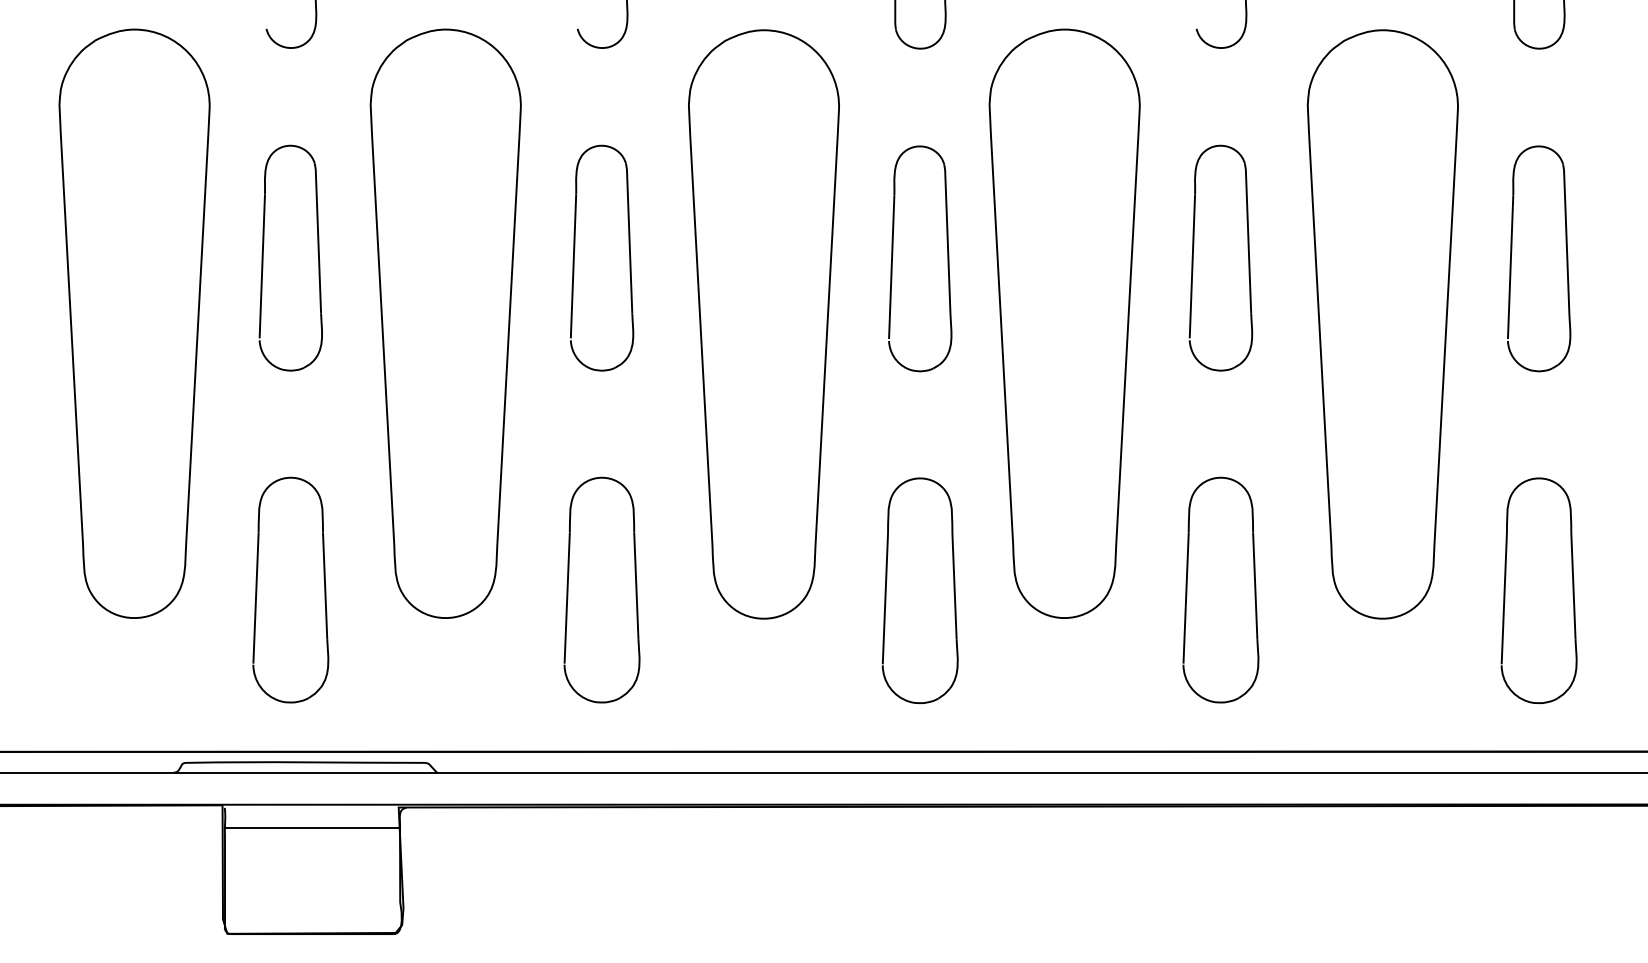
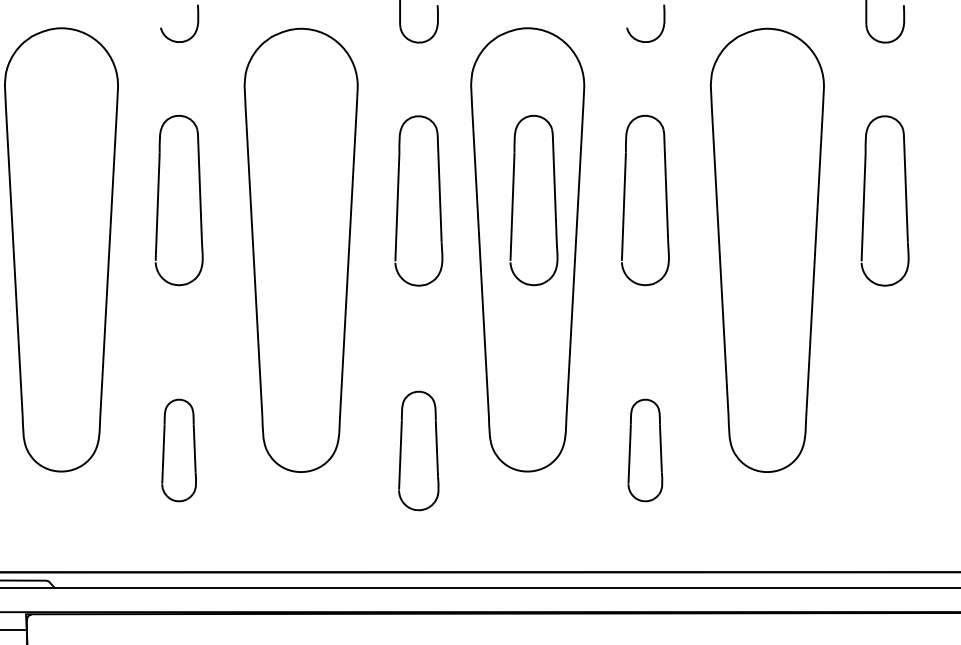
part: (1100, 257) -> (554, 199), added
part: (601, 589) -> (178, 450), size x0.6
part: (1220, 589) -> (645, 450), size x0.6
part: (919, 590) -> (418, 450), size x0.7
part: (1538, 590) -> (884, 450), removed

